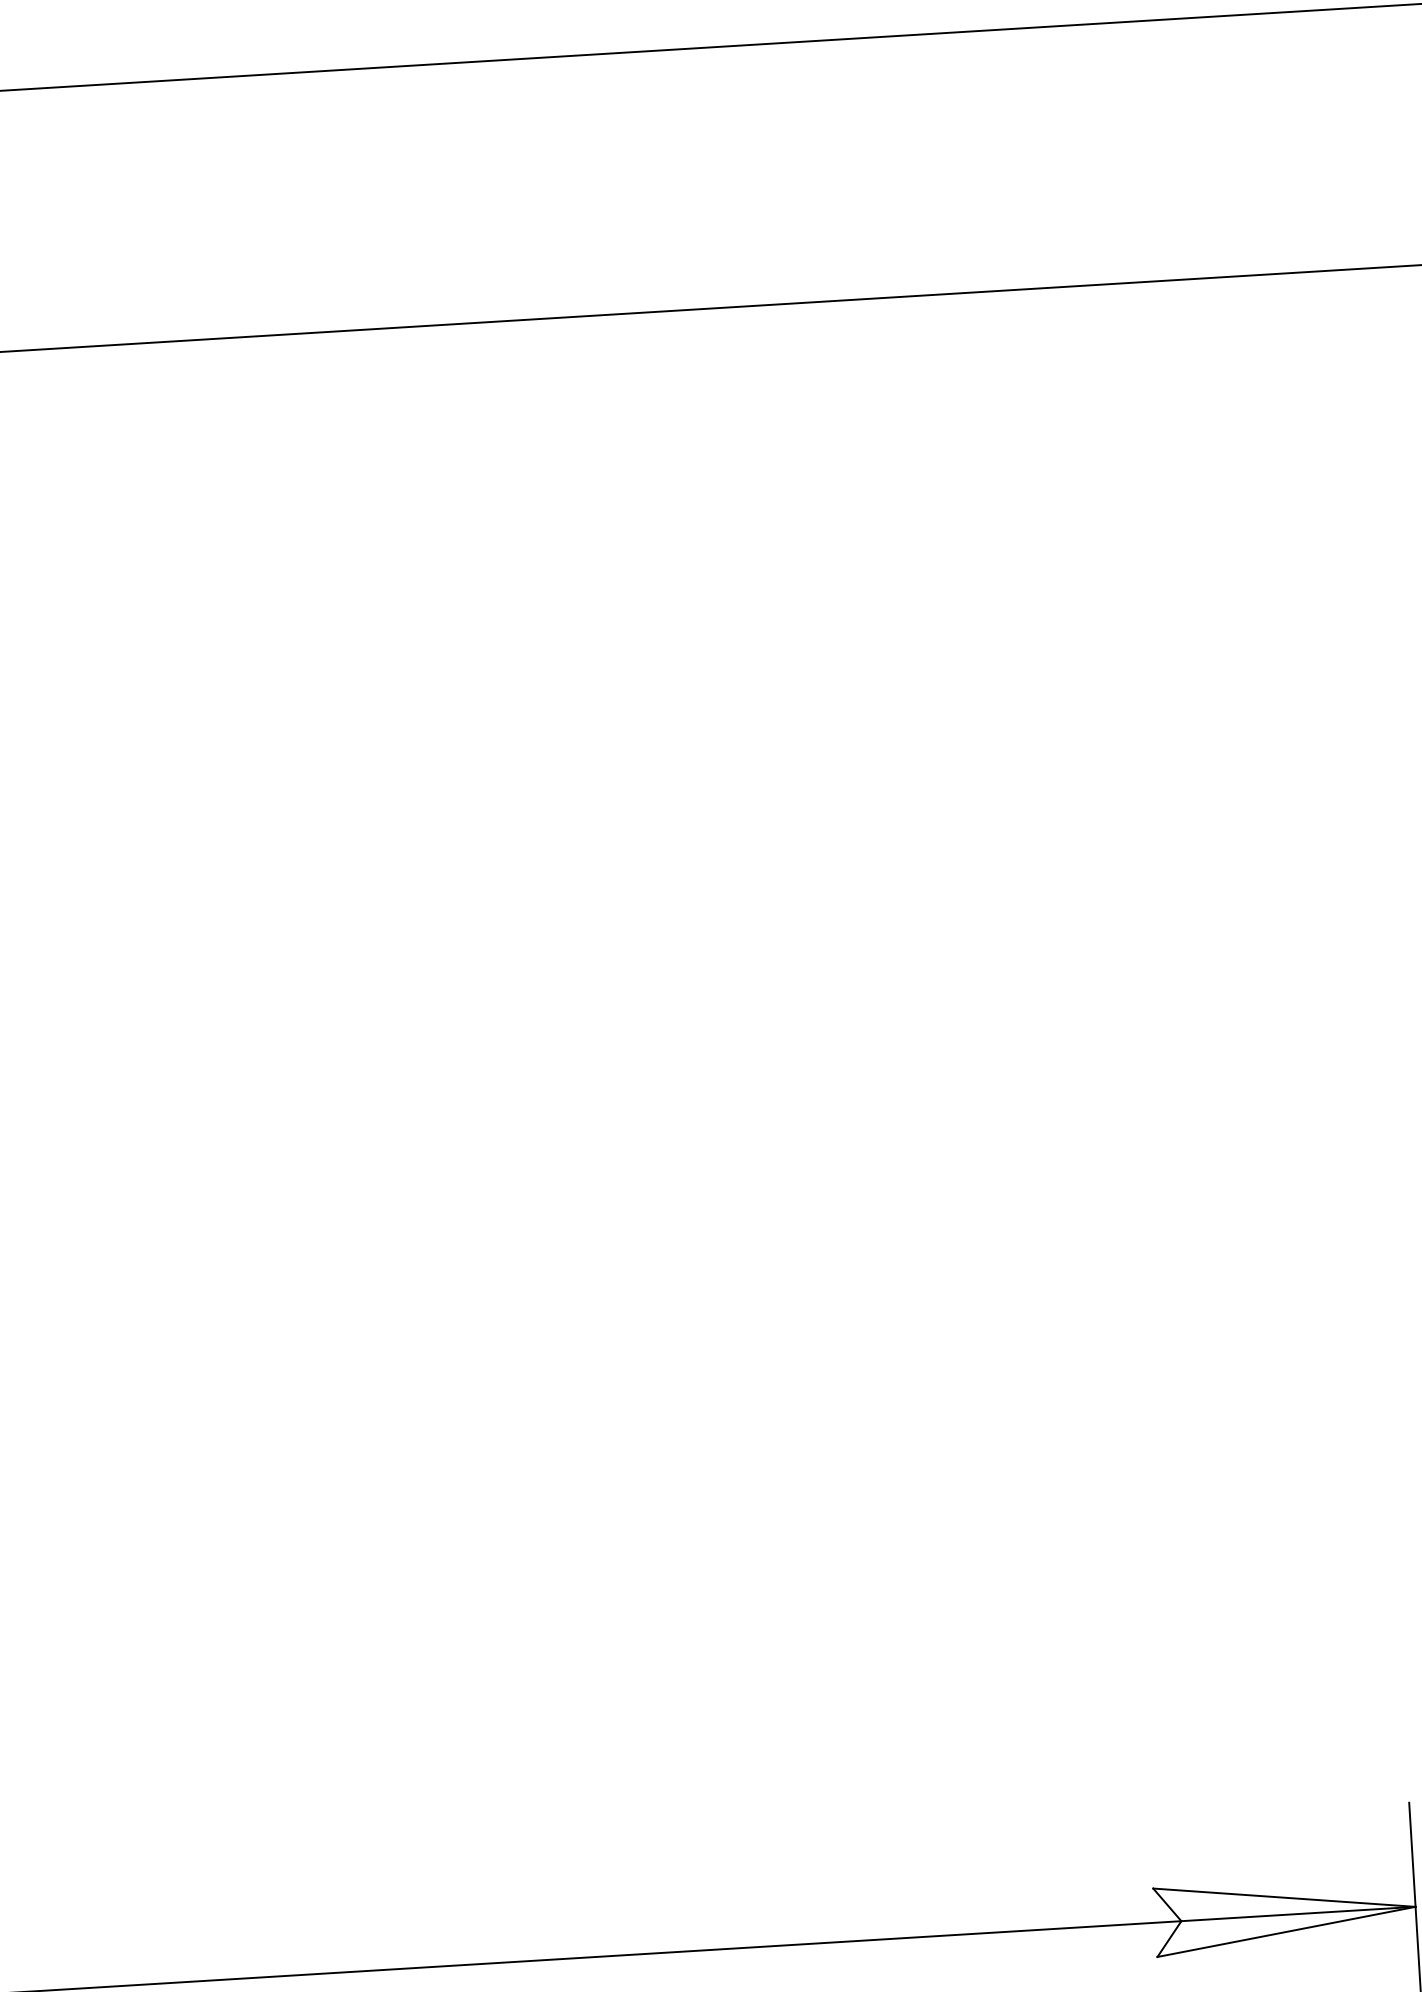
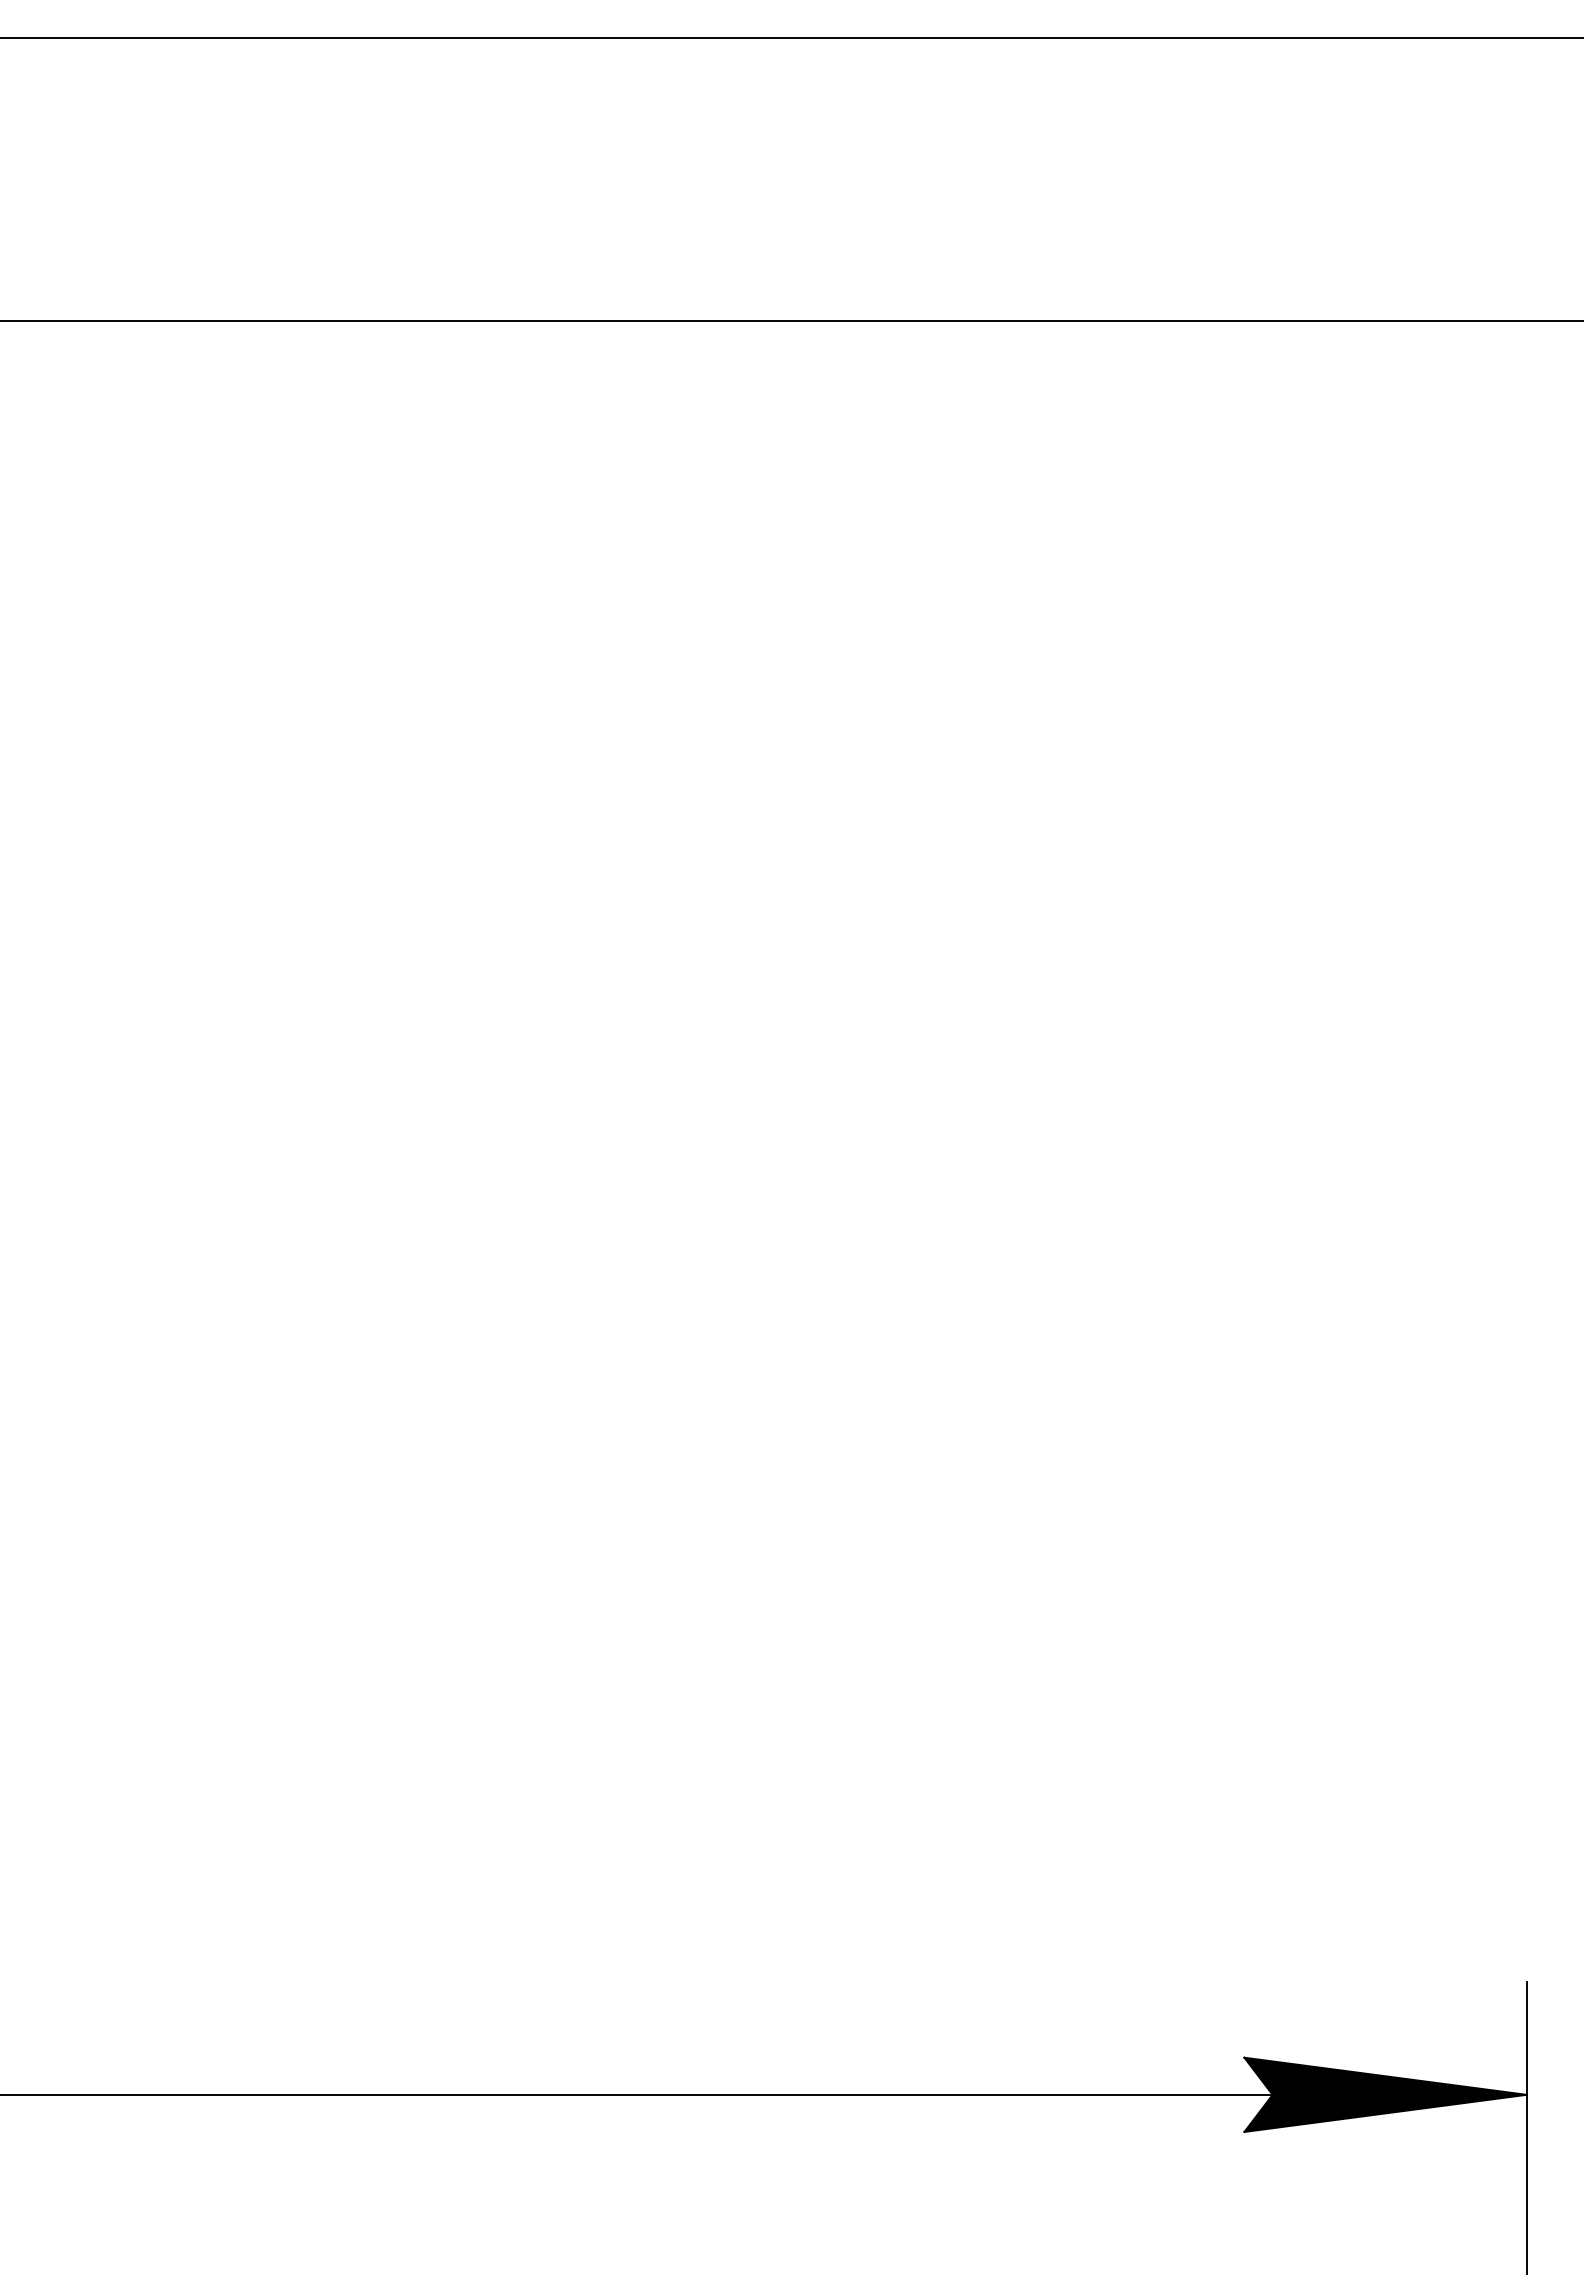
fill: (1285, 1914) -> (1385, 2094), added

